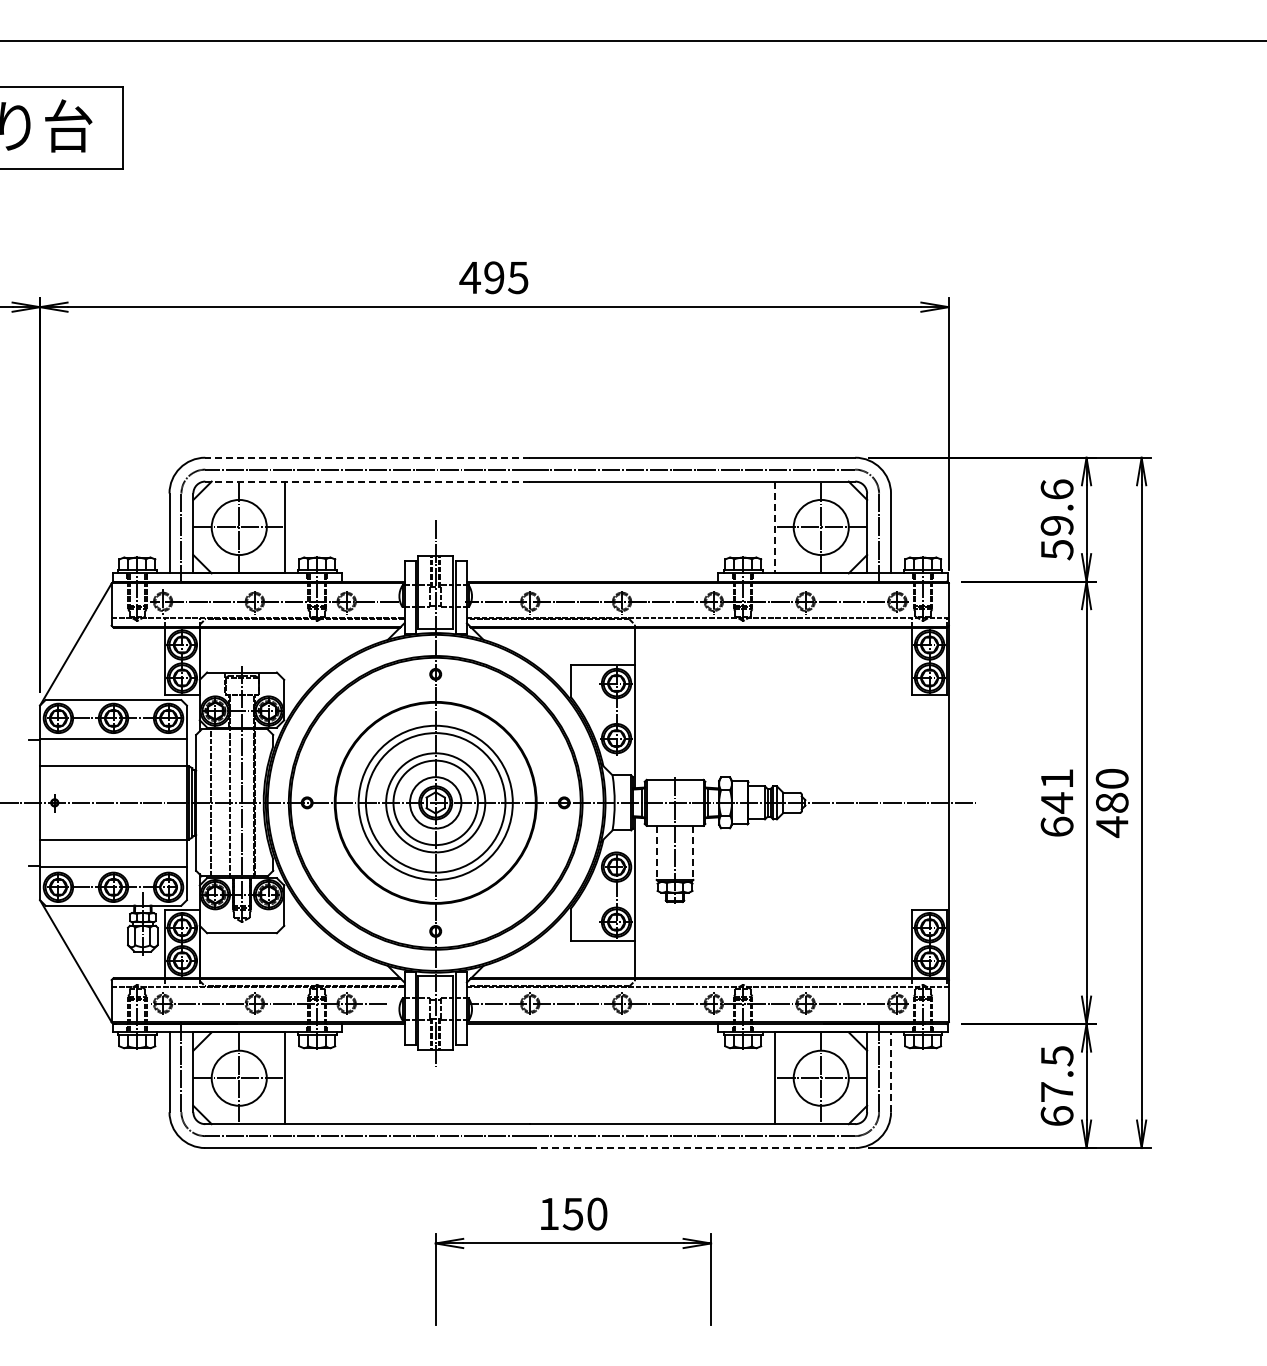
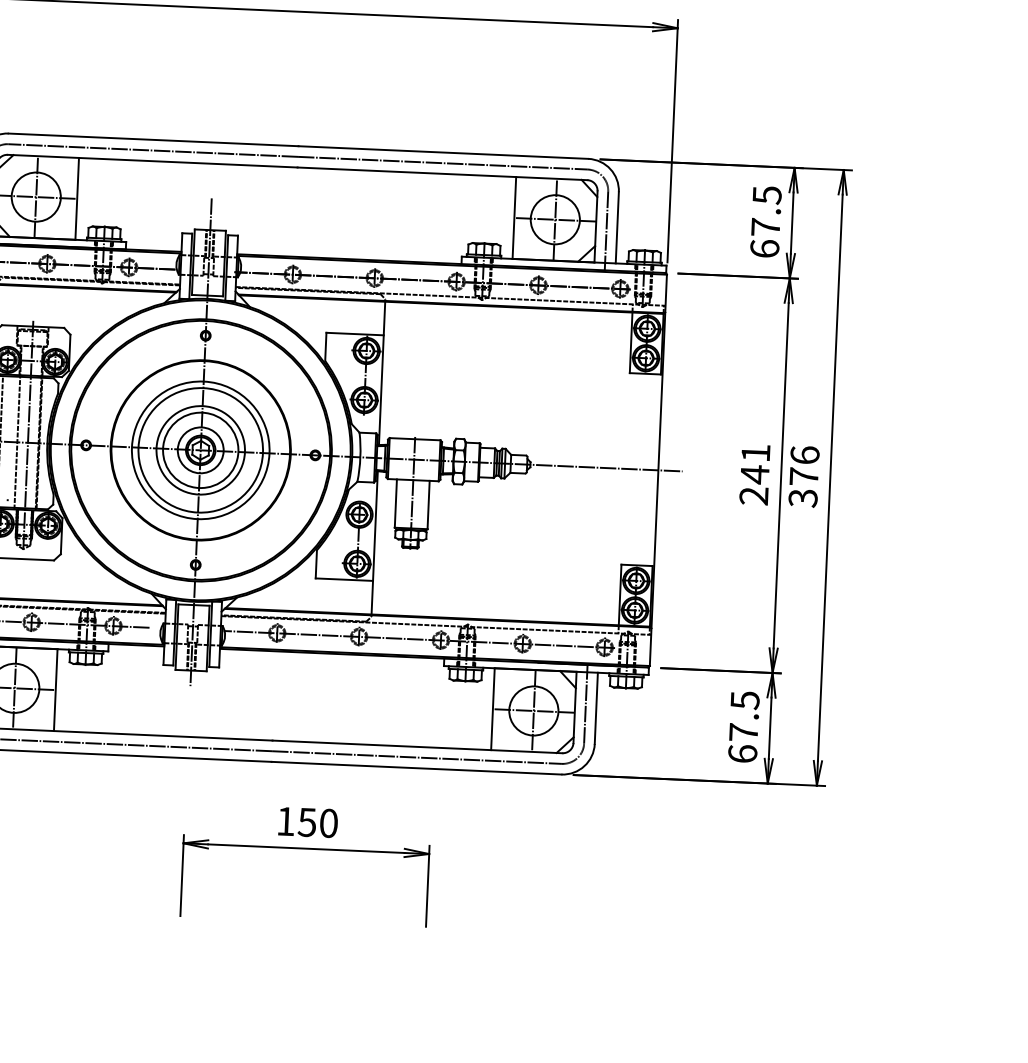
line: (367, 457) -> (153, 139), dashed -> solid
line: (367, 481) -> (152, 161), dashed -> solid
text: (1056, 519) -> (765, 221), 59.6 -> 67.5
line: (775, 527) -> (514, 218), dashed -> solid
text: (1111, 803) -> (803, 477), 480 -> 376
text: (1056, 826) -> (753, 495), 641 -> 241
line: (656, 853) -> (395, 504), dashed -> solid
line: (693, 853) -> (428, 505), dashed -> solid
line: (891, 1072) -> (596, 708), dashed -> solid
line: (693, 1148) -> (417, 768), dashed -> solid

